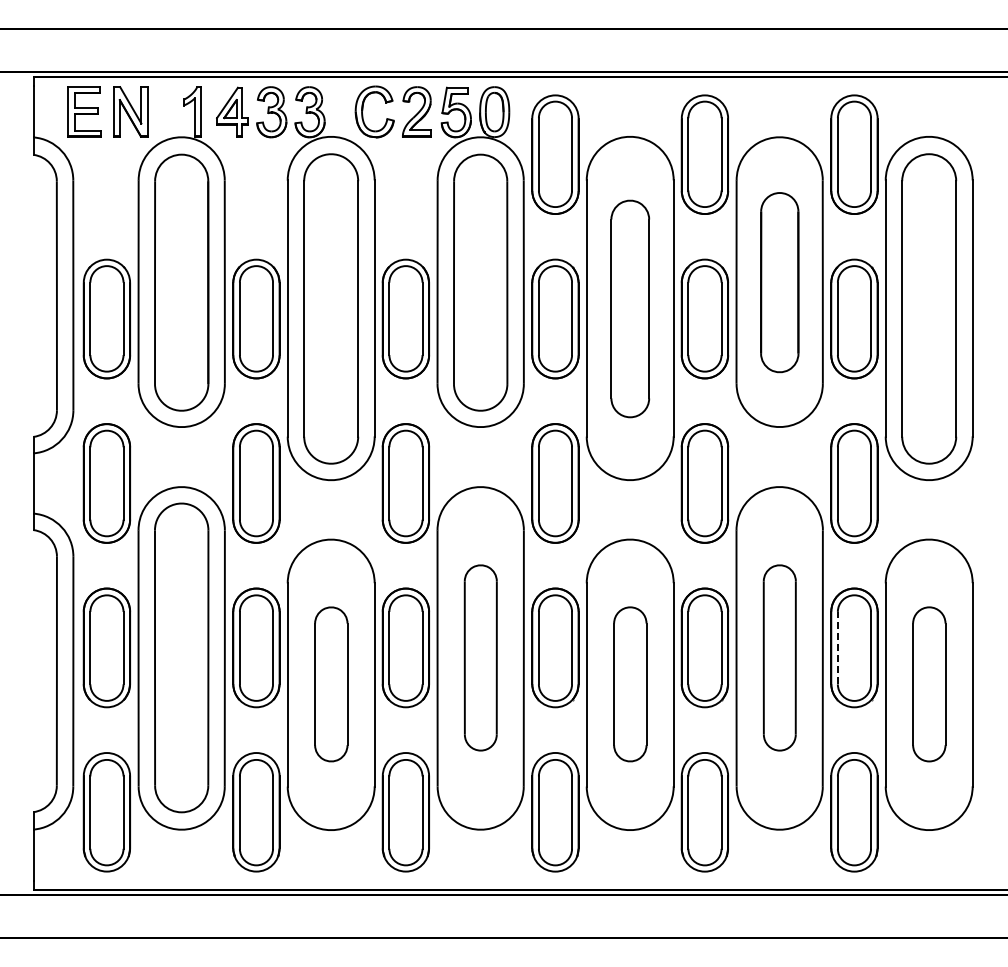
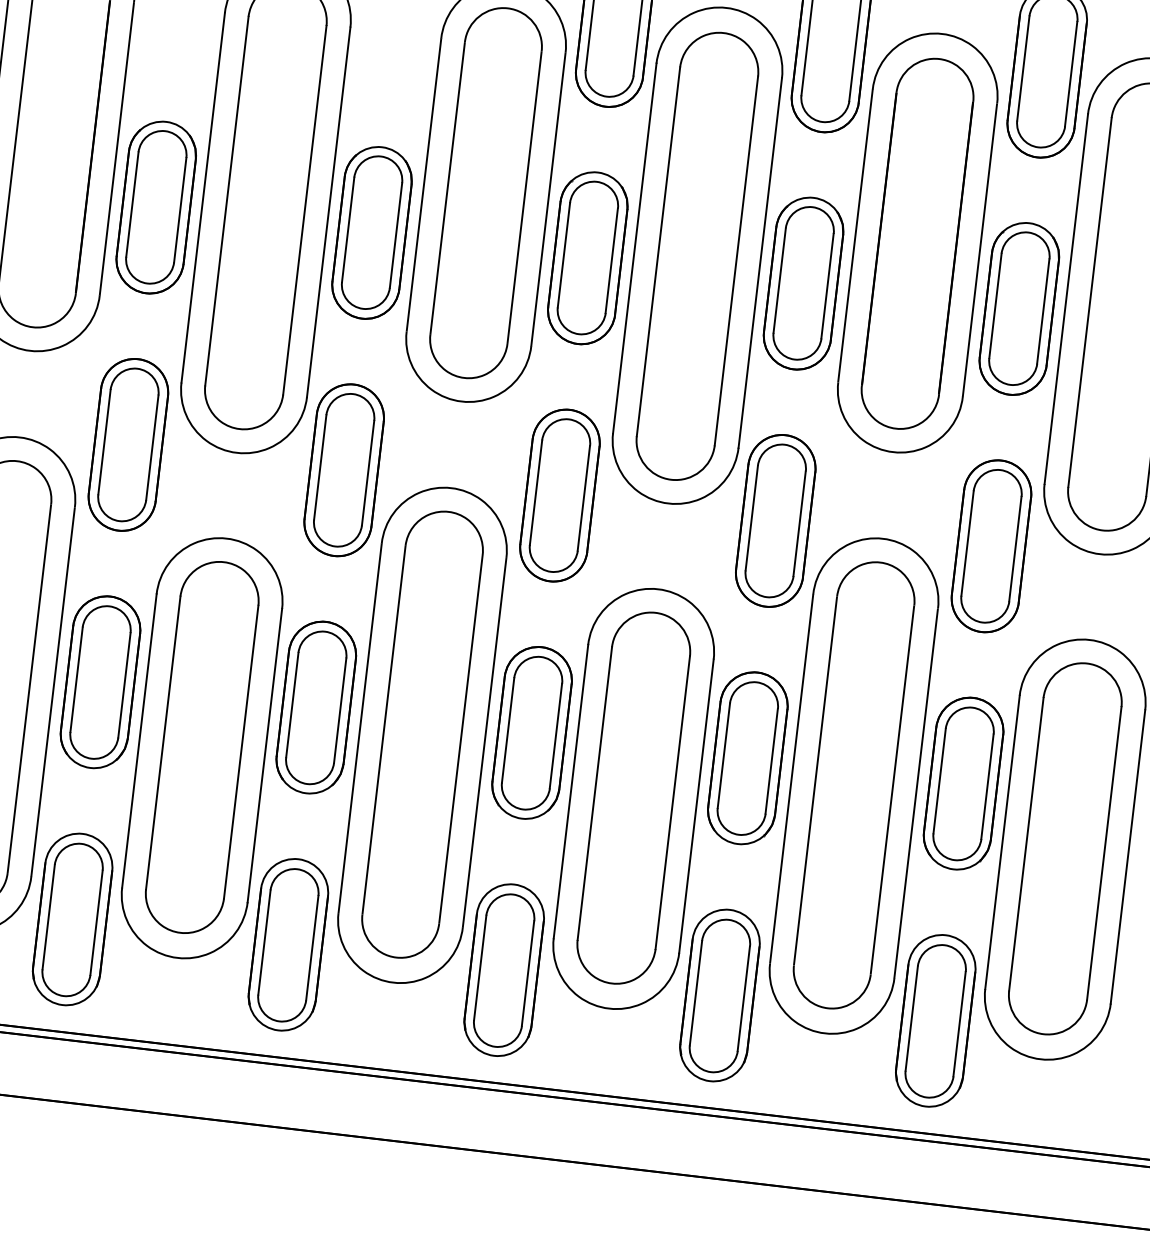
part: (779, 282) -> (917, 243), size x1.43
part: (630, 308) -> (697, 255), size x1.43
line: (837, 647) -> (939, 780), dashed -> solid
part: (480, 657) -> (422, 734), size x1.67
part: (779, 657) -> (853, 784), size x1.67
part: (331, 684) -> (202, 747), size x1.67
part: (630, 684) -> (634, 798), size x1.67
part: (929, 684) -> (1065, 849), size x1.67

